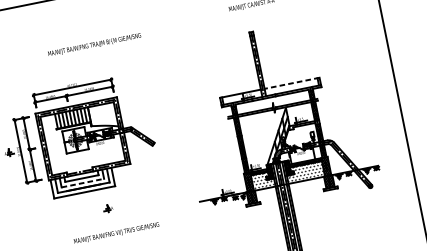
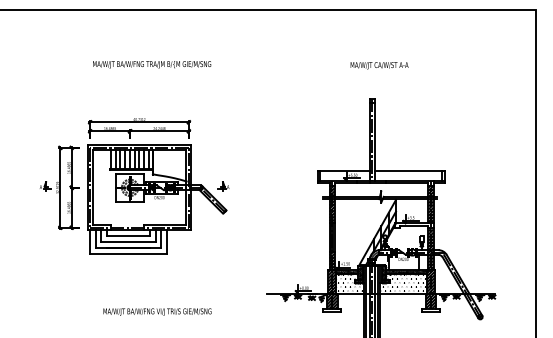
text: (94, 44) -> (152, 64), moved
line: (292, 83) -> (409, 171), dashed -> solid
line: (82, 183) -> (128, 242), dashed -> solid
part: (108, 208) -> (223, 186), moved

